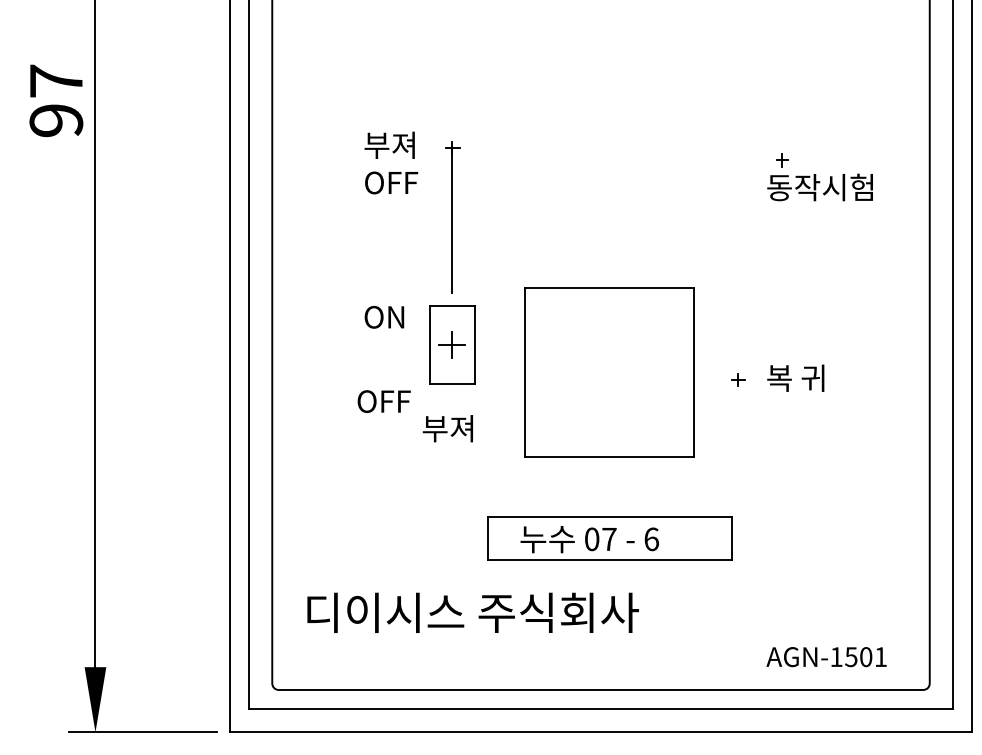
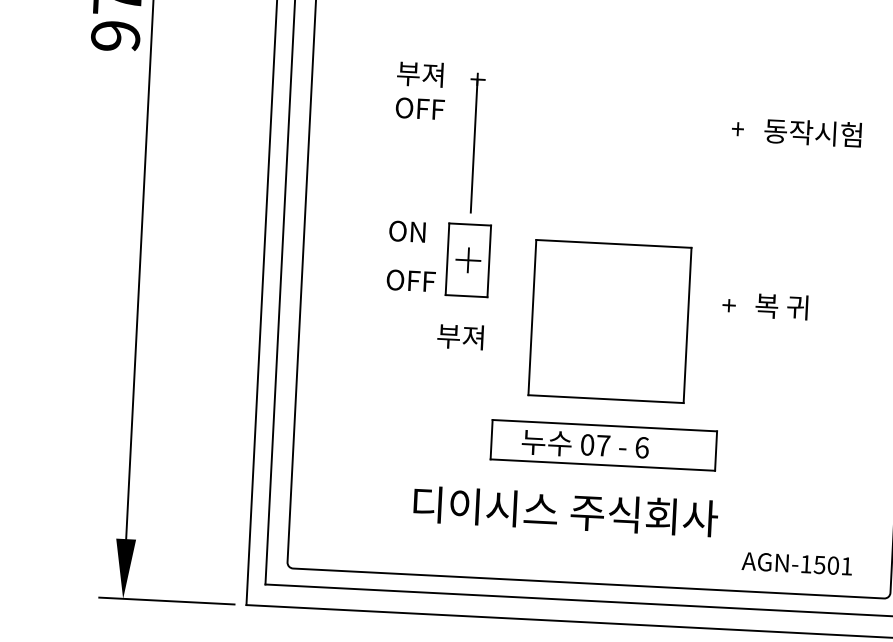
part: (782, 160) -> (738, 129), moved
part: (609, 372) -> (609, 321), moved
text: (383, 401) -> (410, 280), moved
text: (472, 612) -> (565, 511), moved

